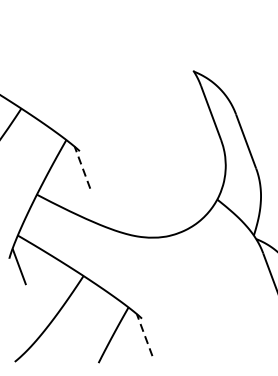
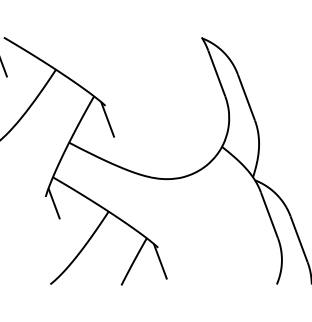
line: (82, 167) -> (107, 119), dashed -> solid
line: (144, 334) -> (160, 261), dashed -> solid

